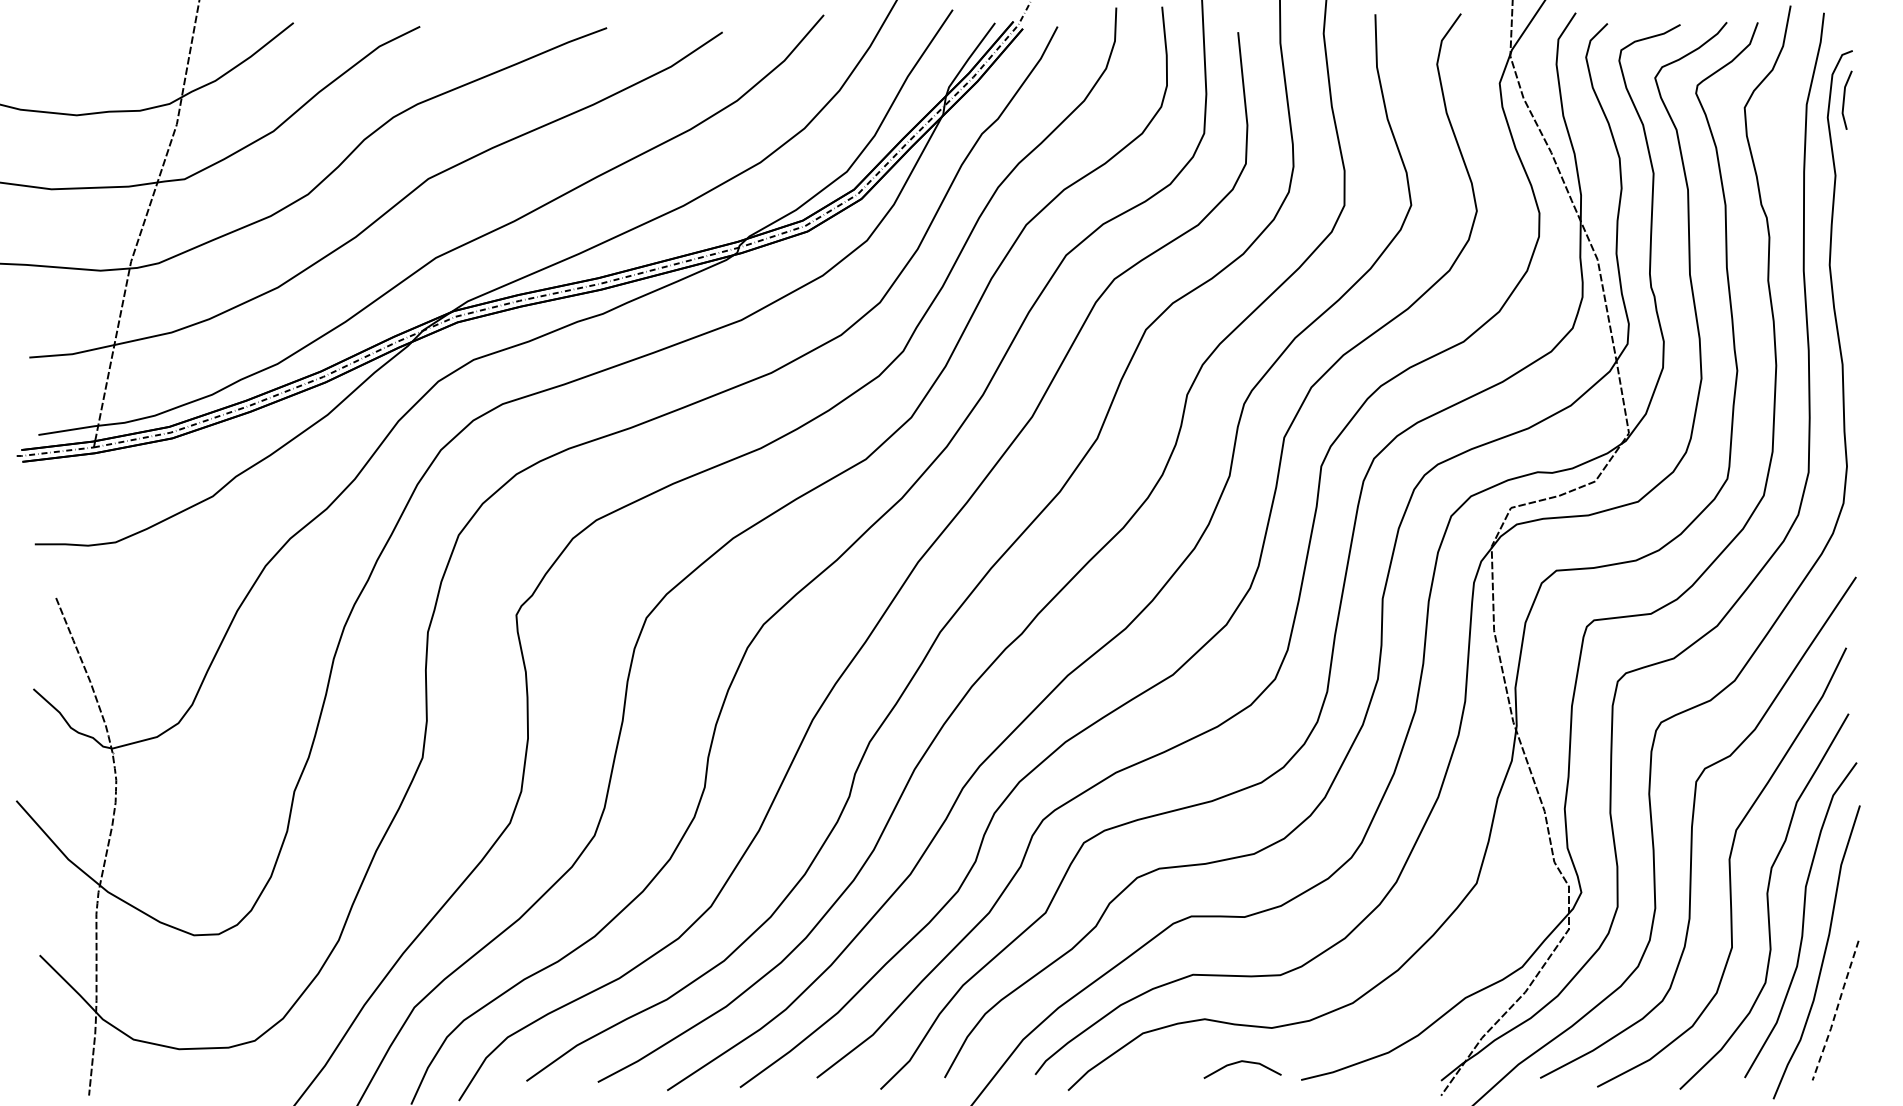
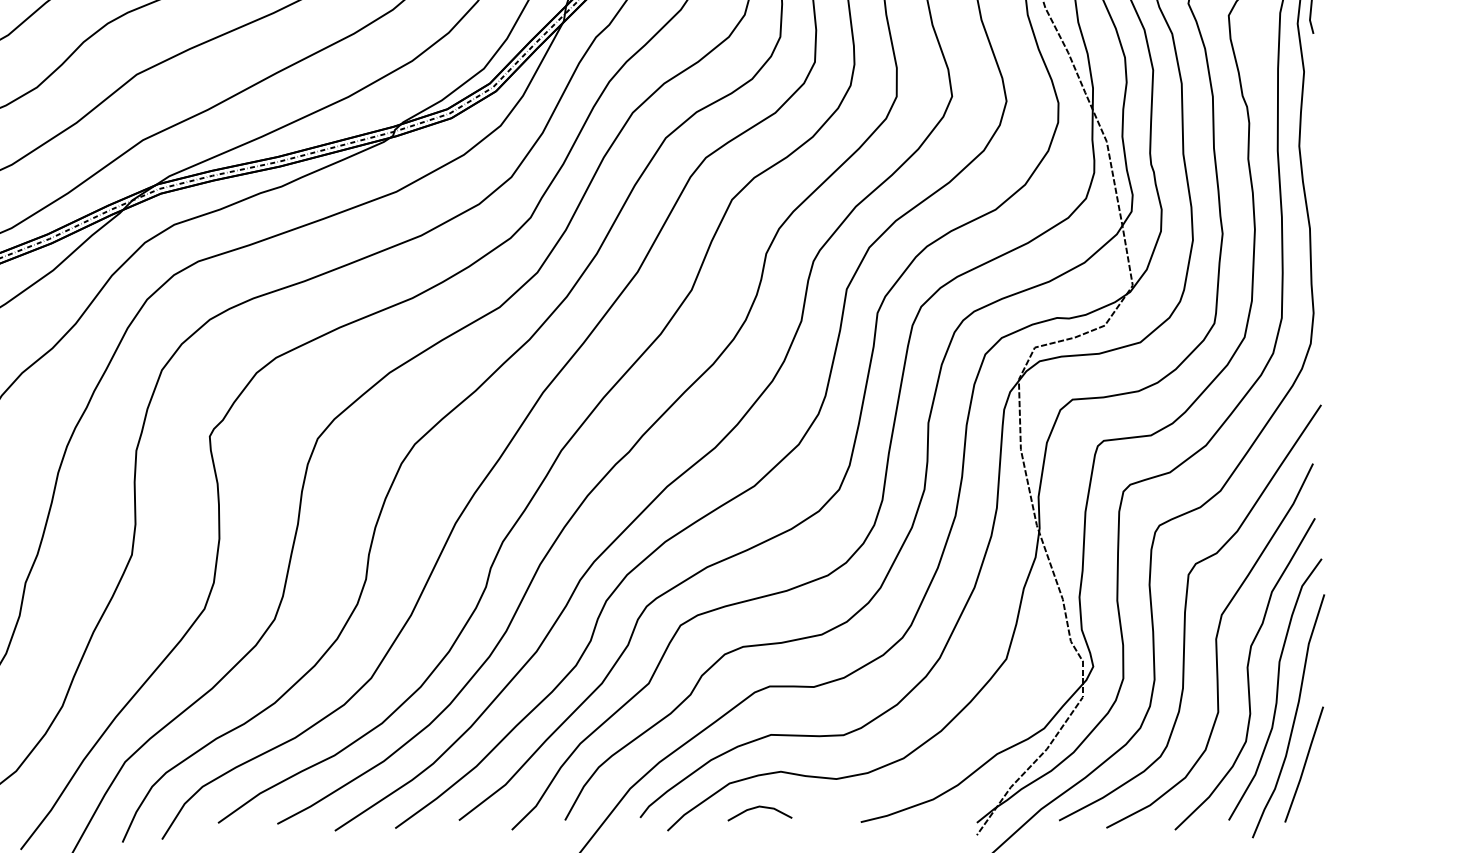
line: (1836, 1010) -> (1304, 764), dashed -> solid
line: (1242, 1062) -> (759, 807), moved

